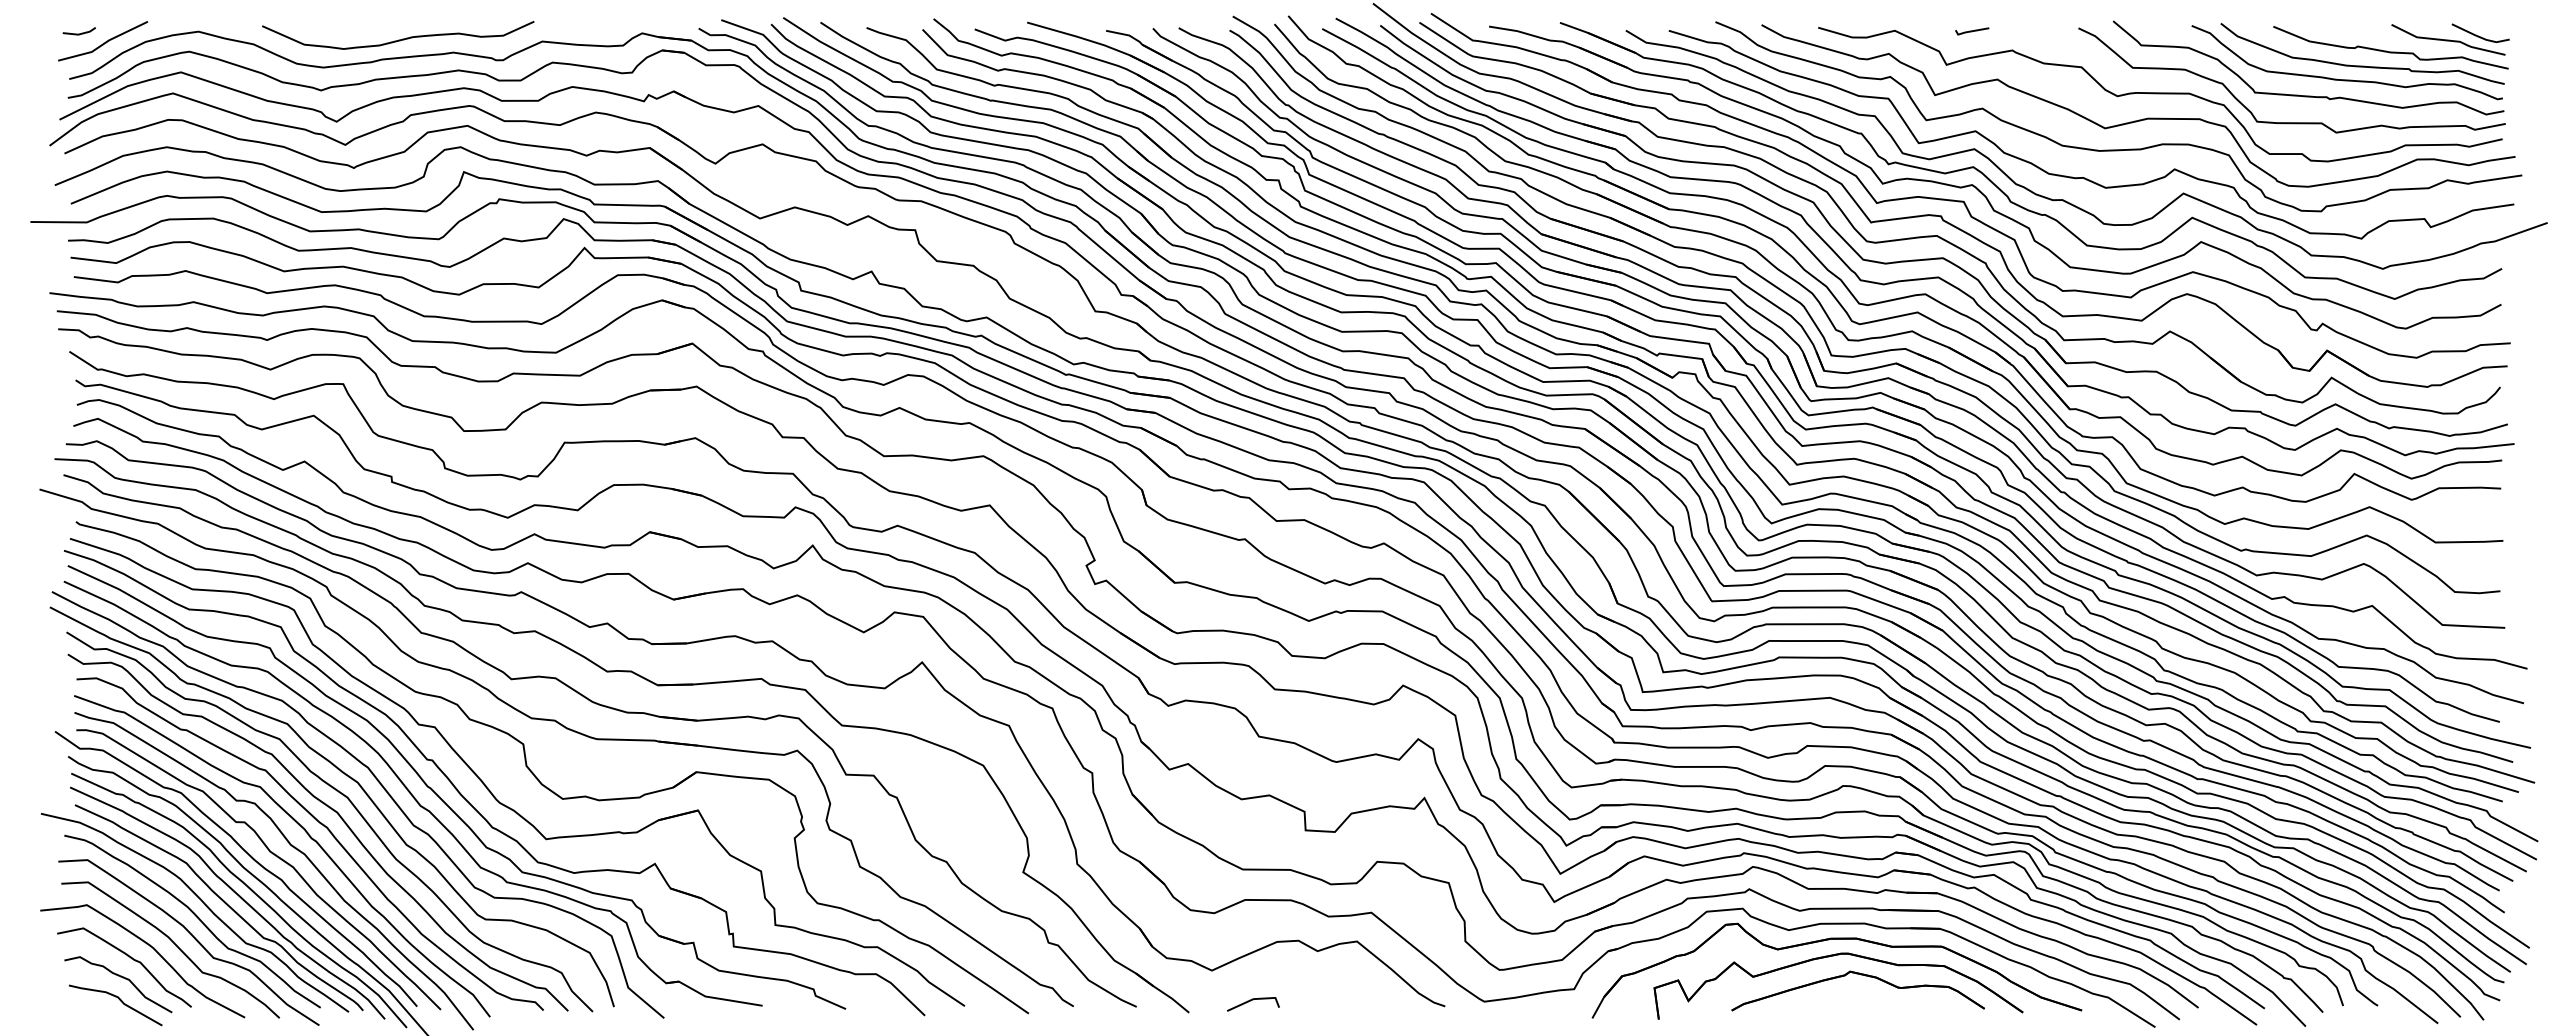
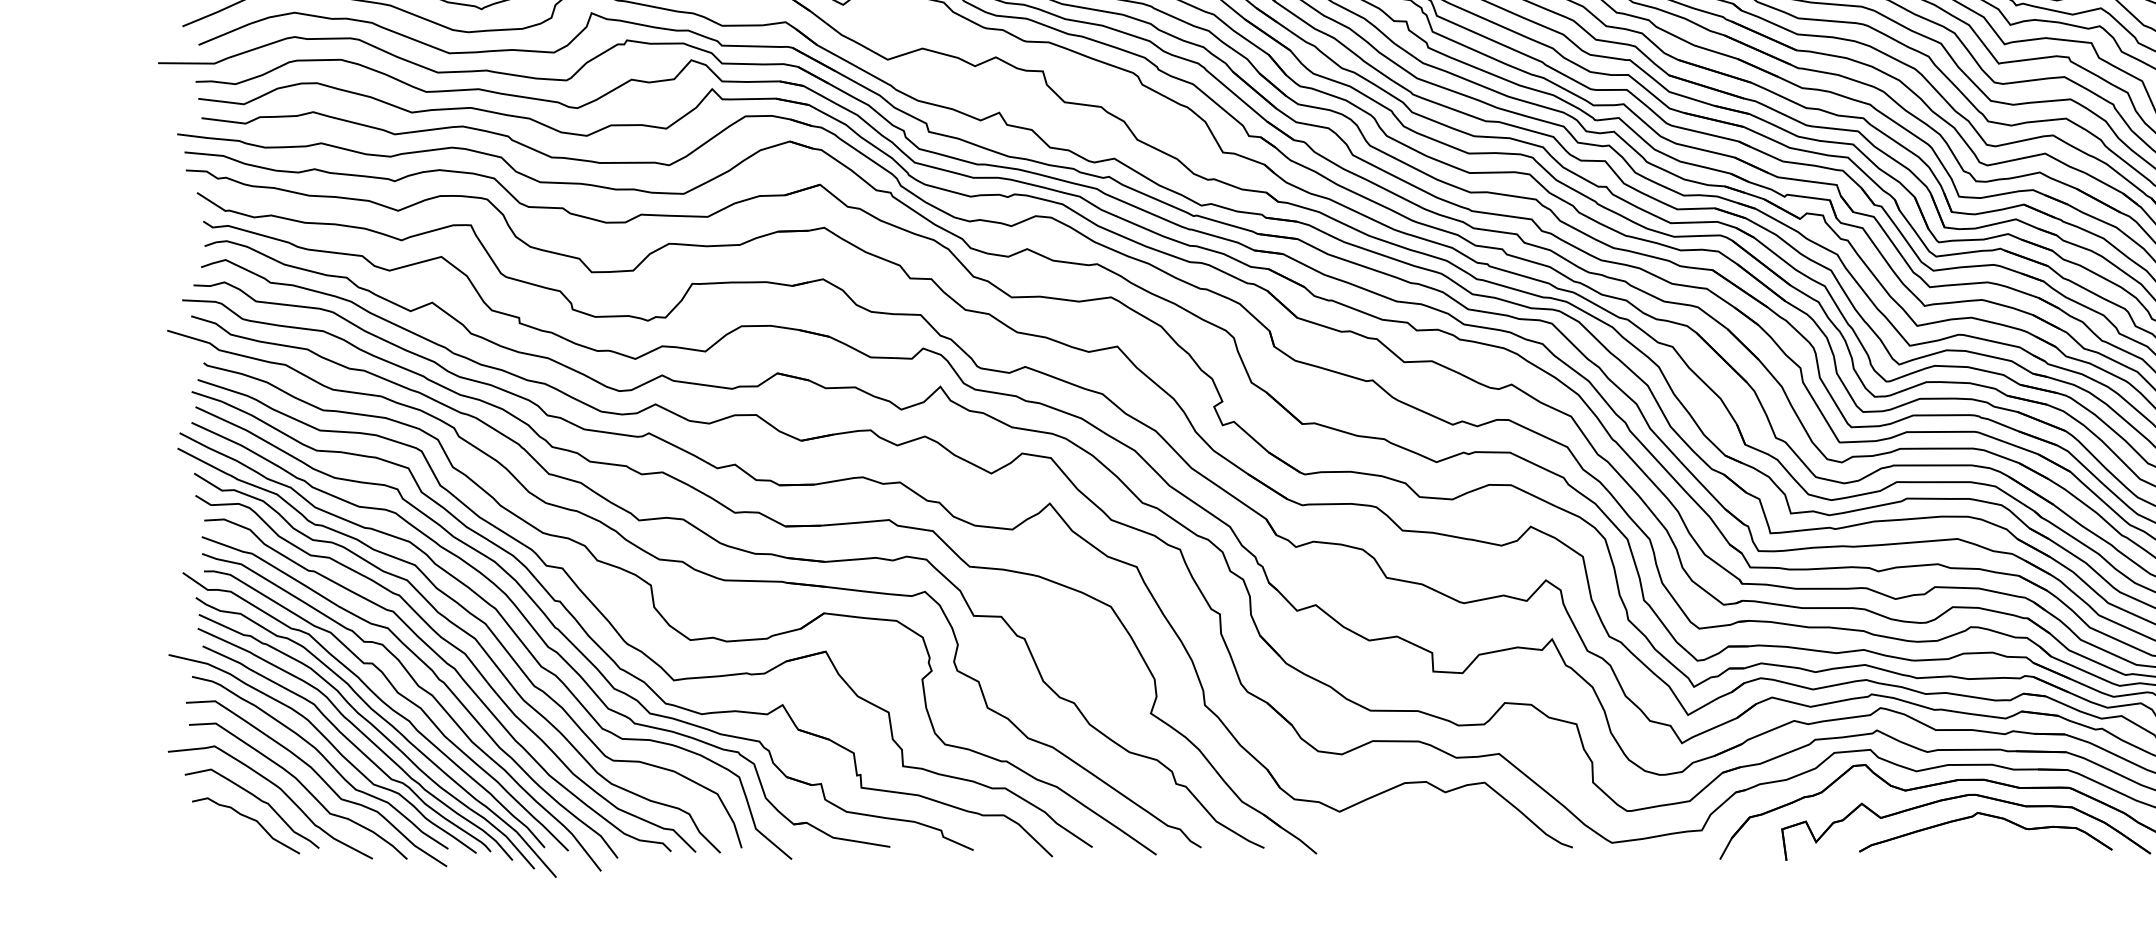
curve: (119, 1000) -> (247, 841), removed
line: (1253, 1000) -> (1381, 841), removed

